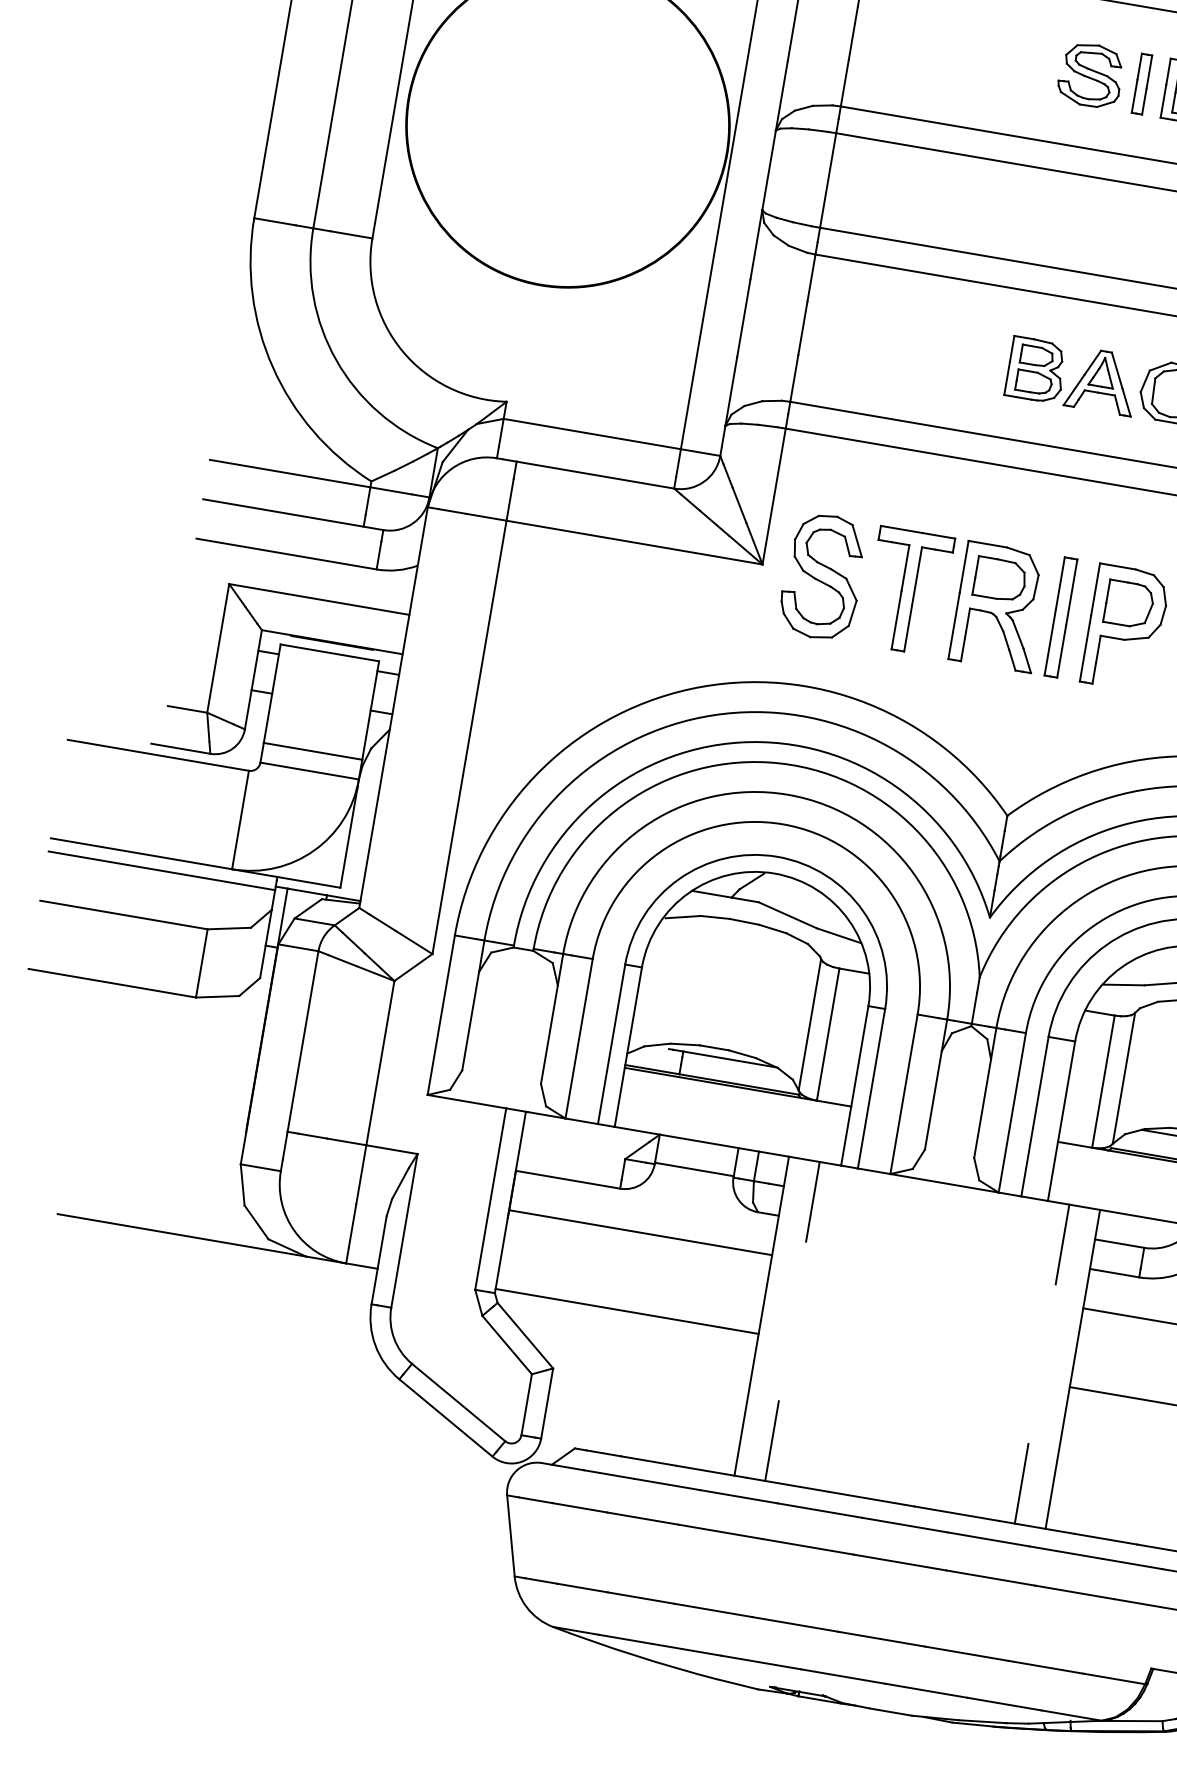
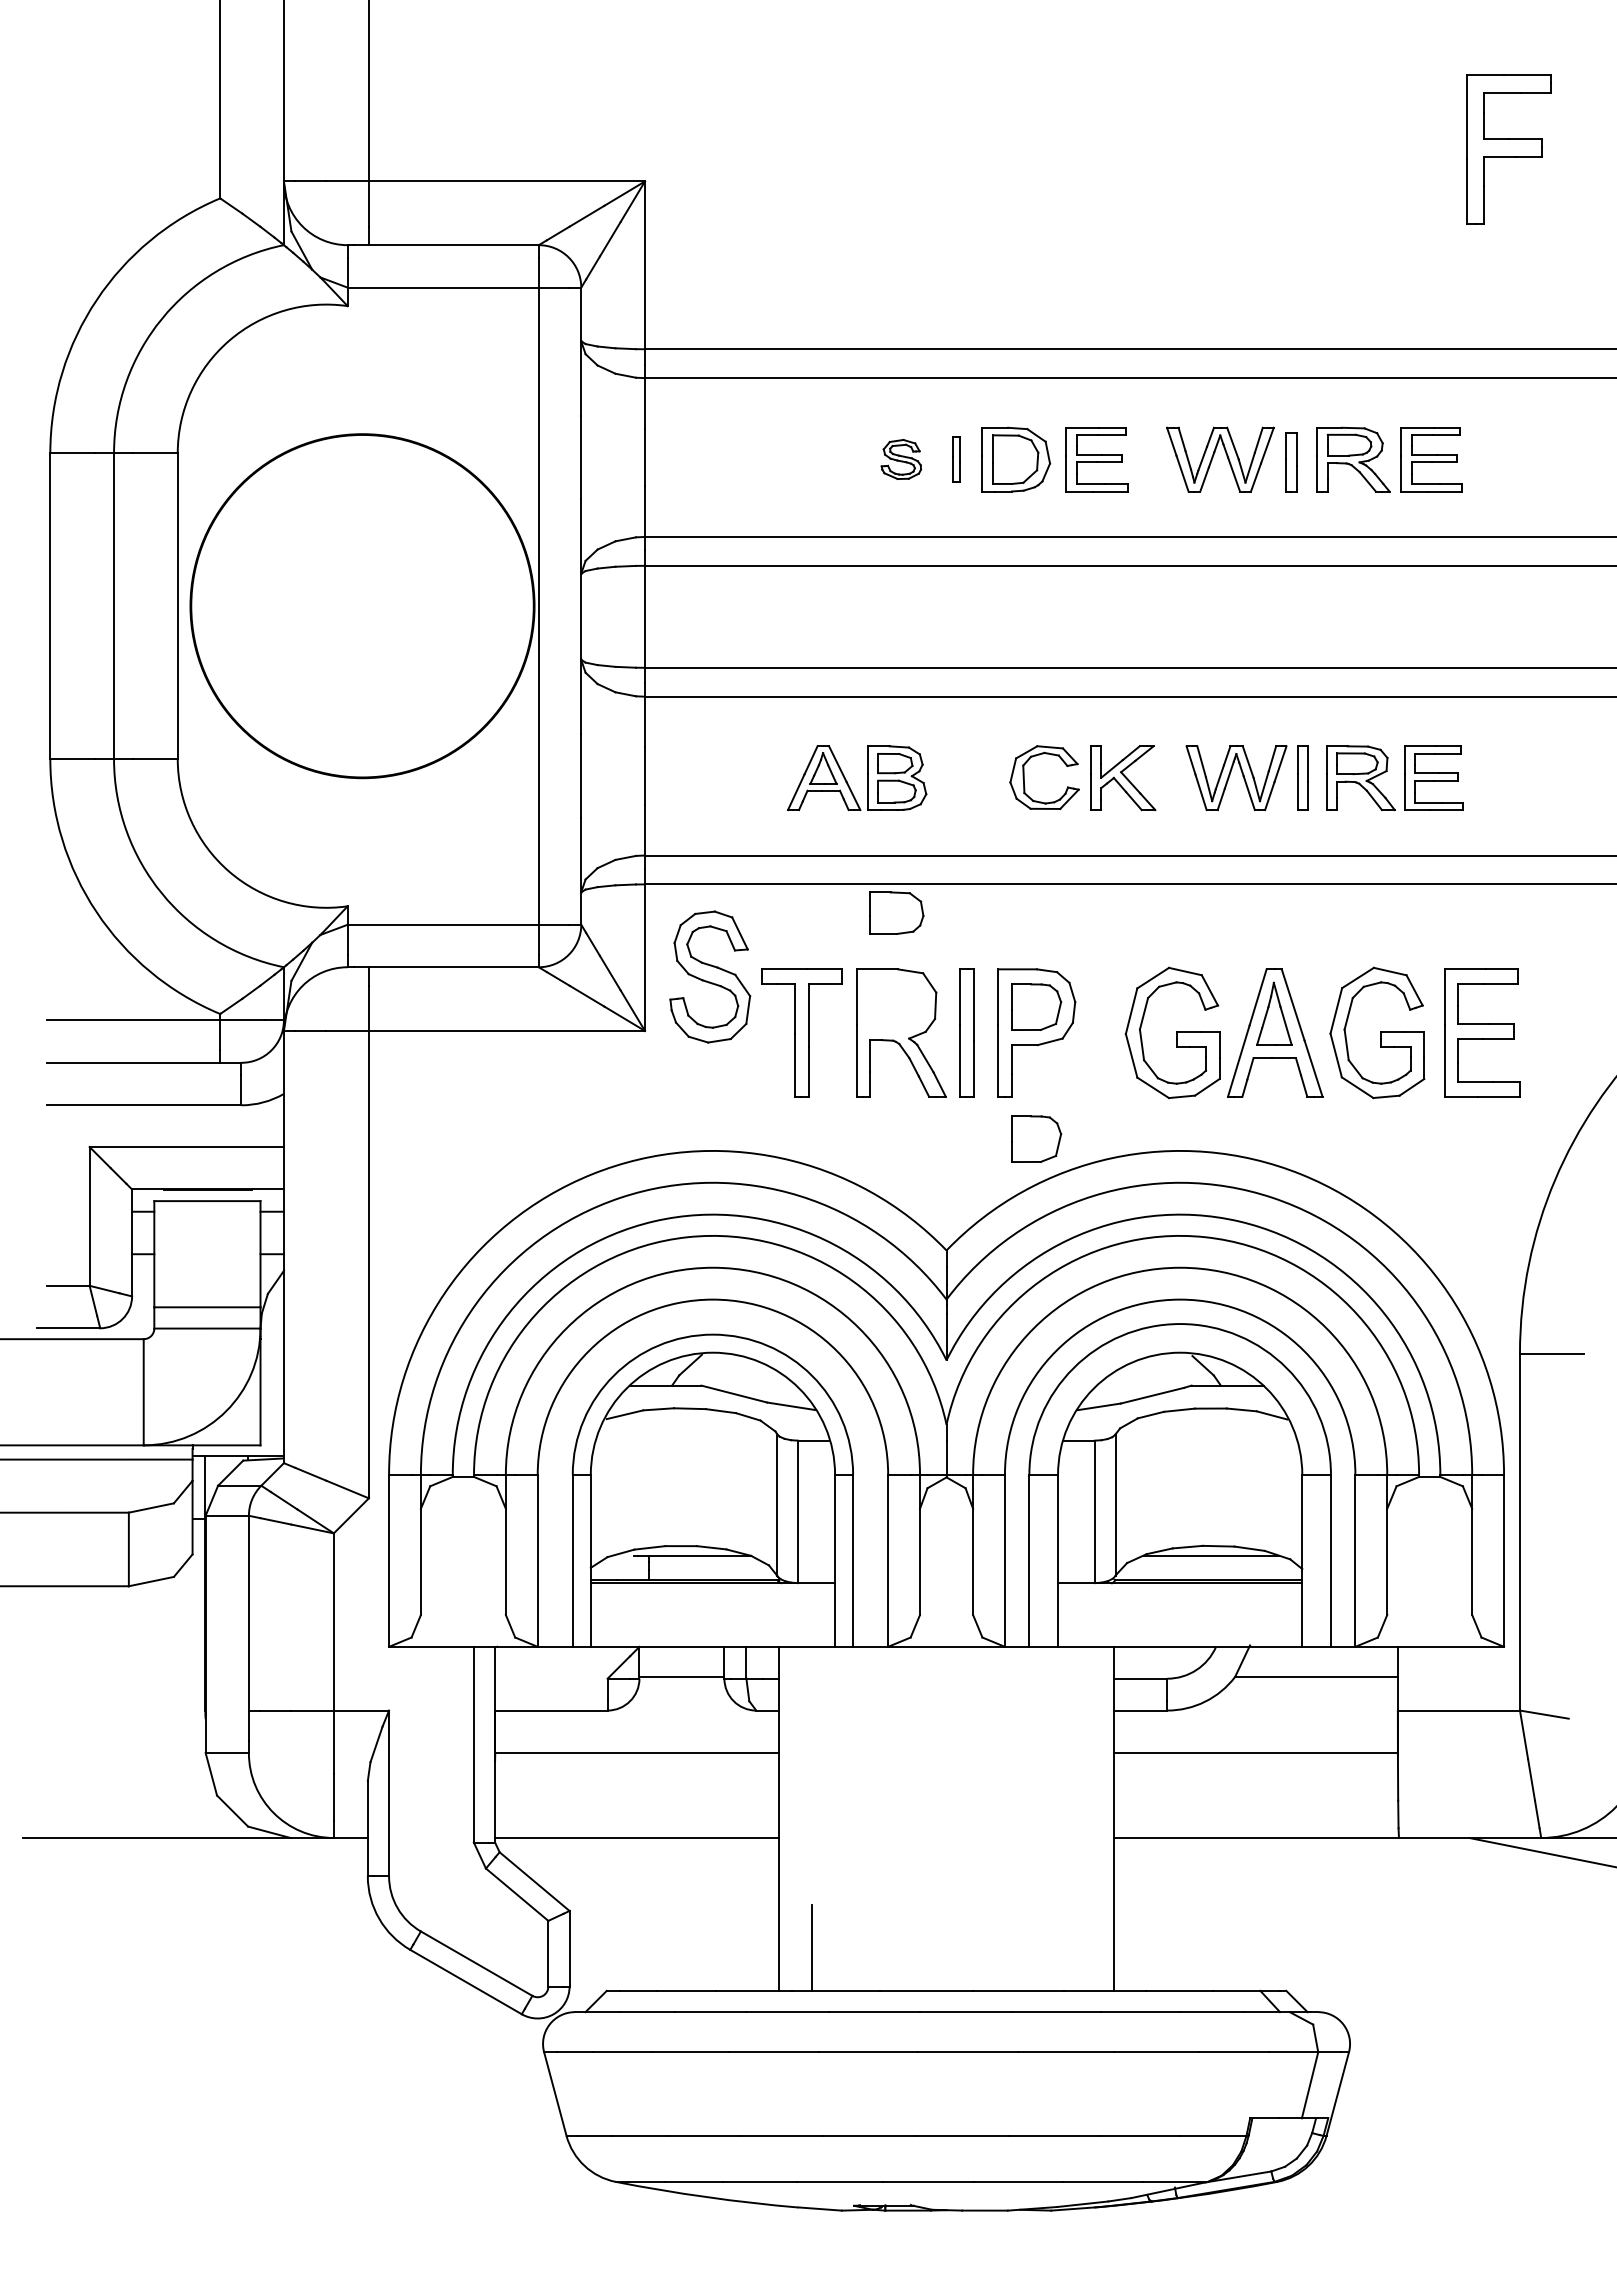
part: (1090, 75) -> (901, 459), size x0.6
part: (1141, 84) -> (956, 459), size x0.7
part: (1102, 381) -> (824, 778), moved
part: (823, 576) -> (710, 976), moved
part: (1000, 578) -> (896, 912), moved
part: (1108, 726) -> (1036, 1138), added
line: (812, 1201) -> (811, 1689), removed
line: (1062, 1244) -> (1081, 1689), removed
line: (1021, 1483) -> (1081, 1947), removed

